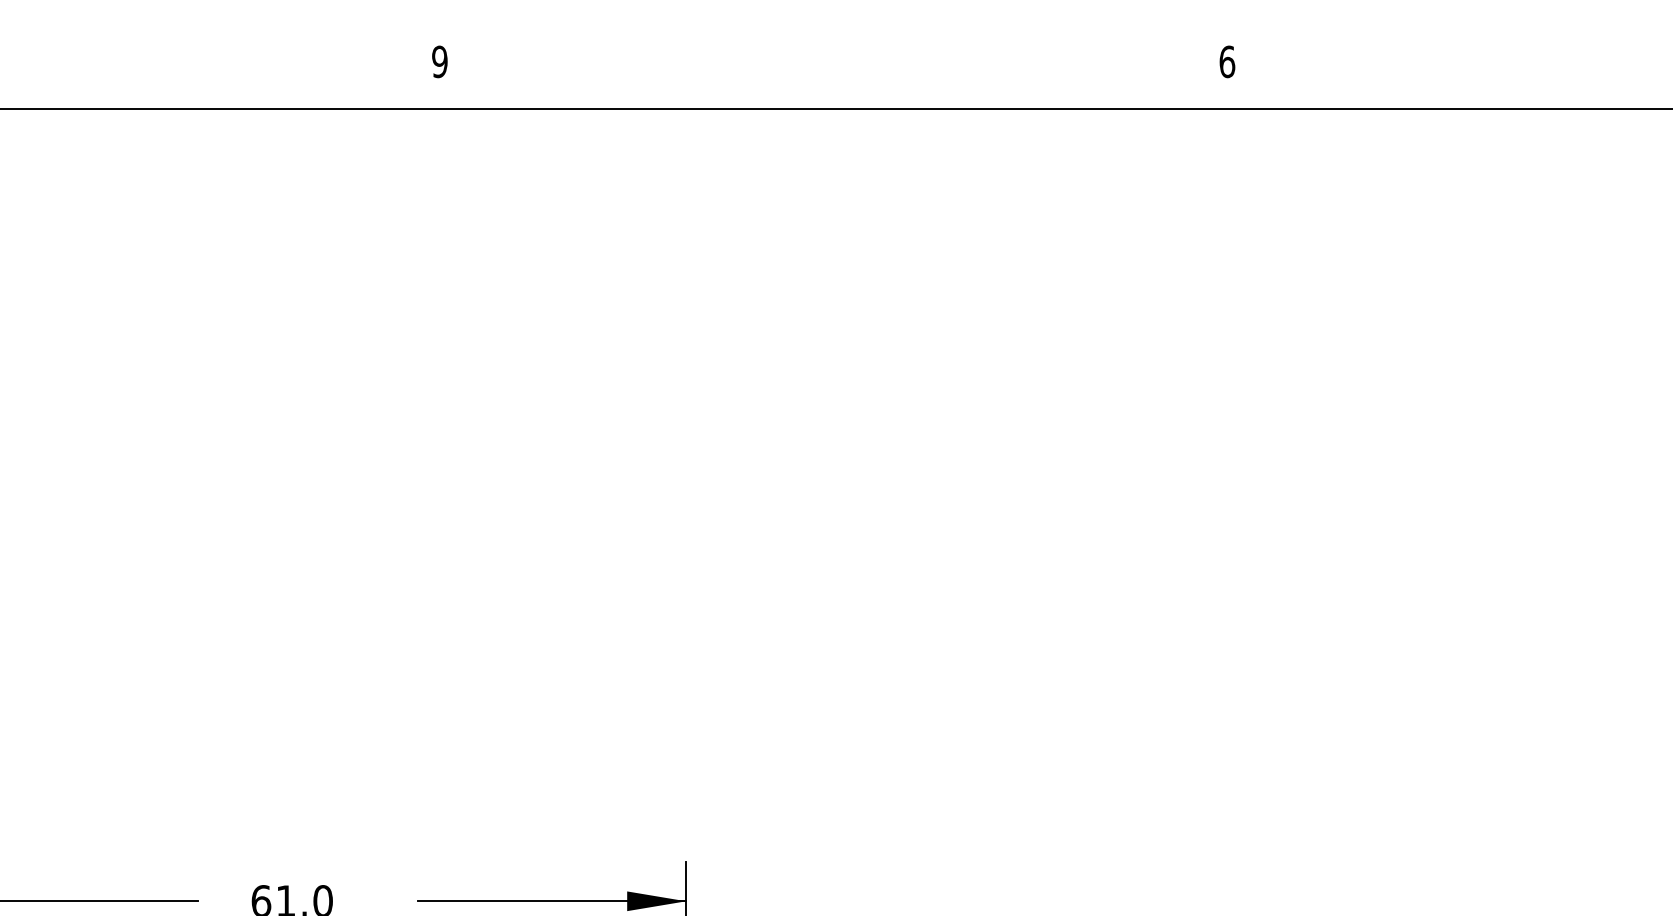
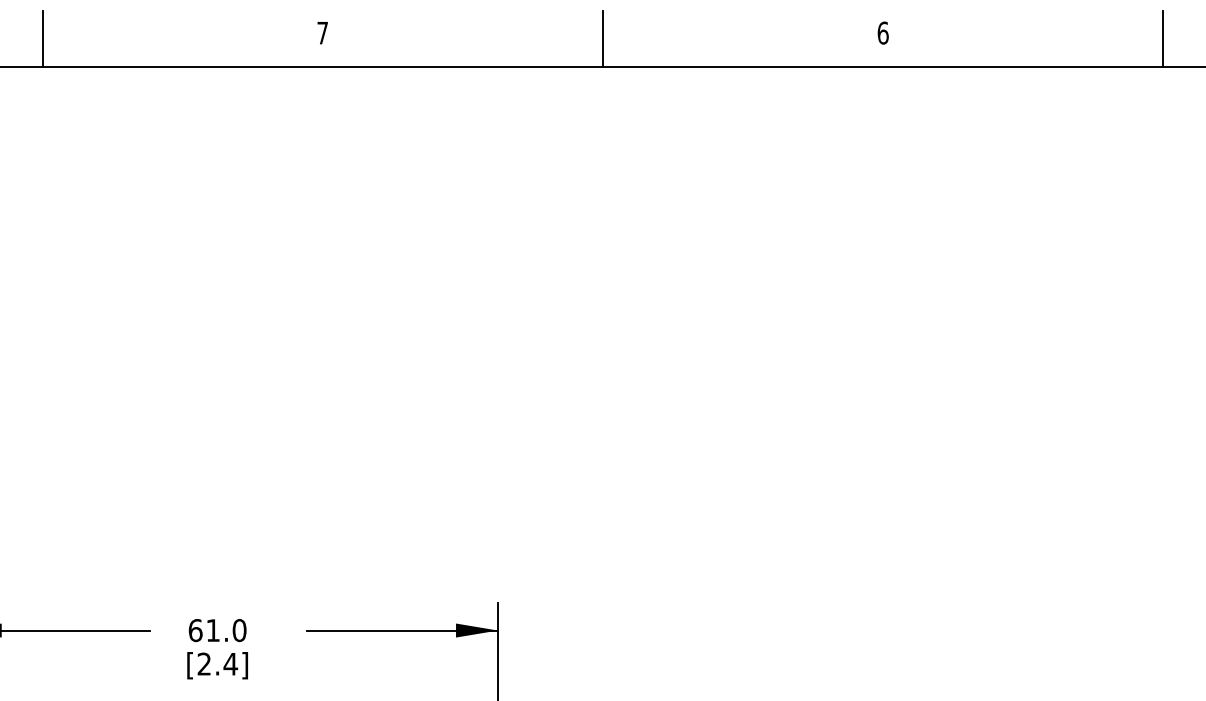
text: (439, 61) -> (322, 32), 9 -> 7
line: (46, 69) -> (42, 38), added
line: (834, 69) -> (603, 38), added
line: (1621, 69) -> (1163, 38), added

